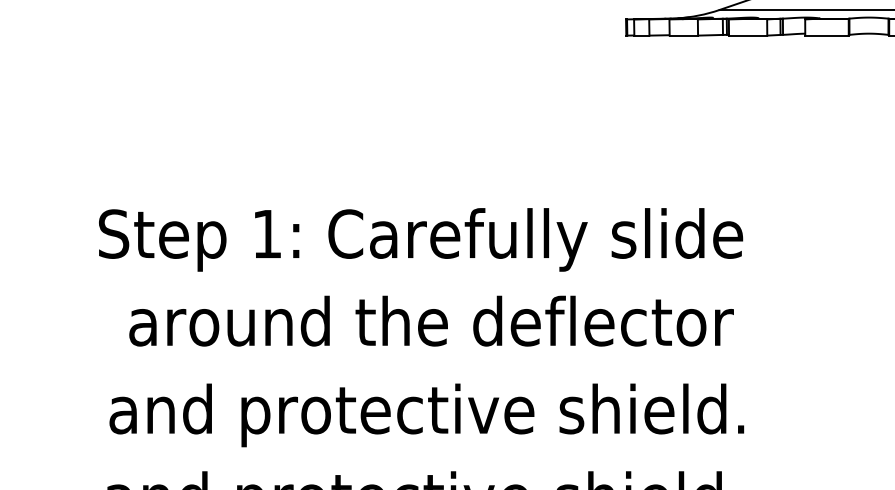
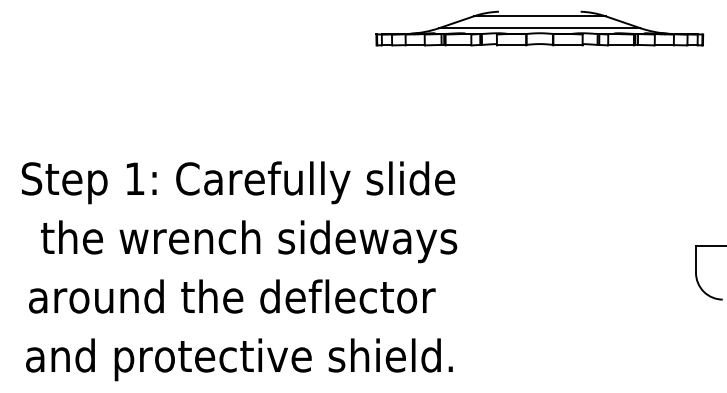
text: (437, 327) -> (249, 241), around the deflector -> the wrench sideways
text: (447, 414) -> (256, 300), and protective shield. -> around the deflector

